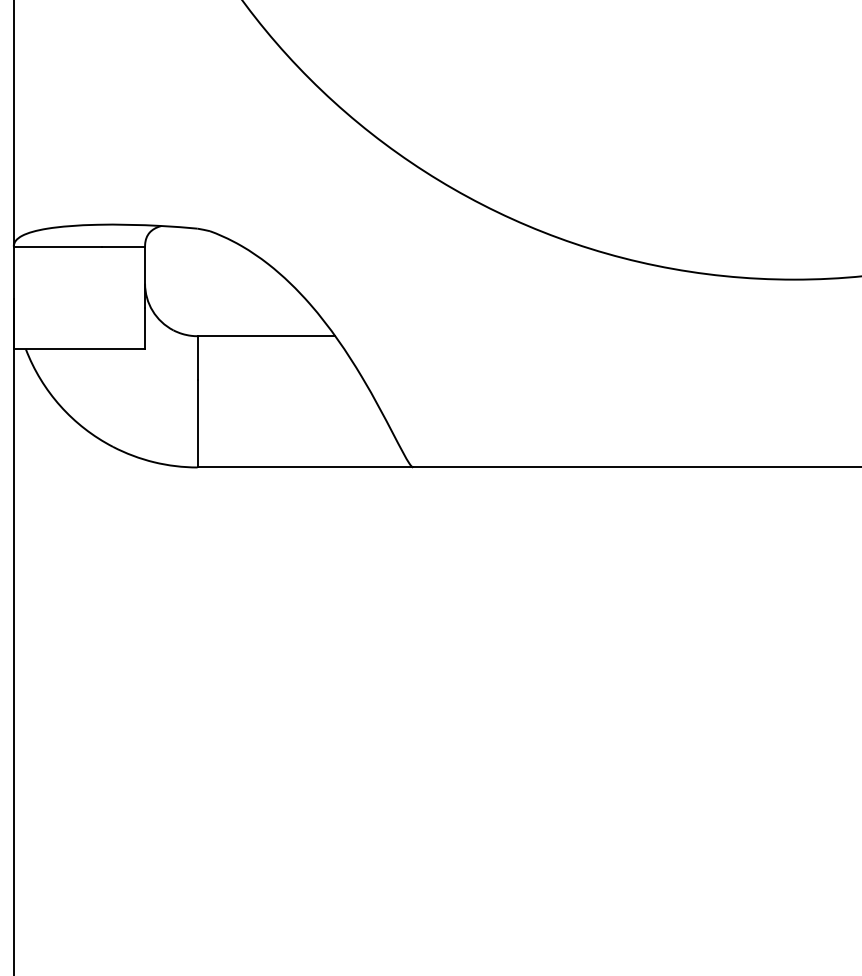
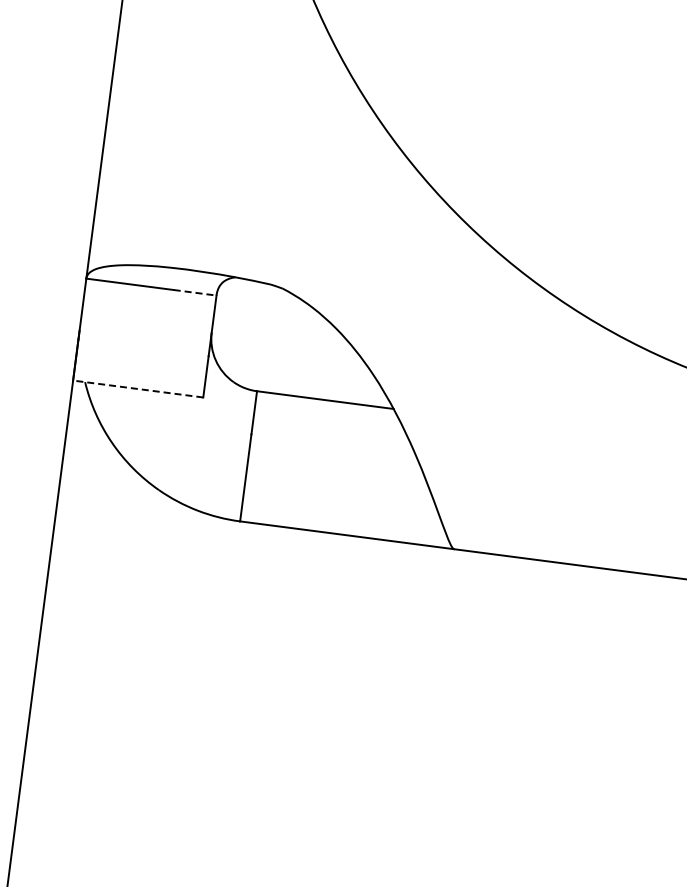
line: (123, 246) -> (195, 292), solid -> dashed
line: (79, 349) -> (138, 389), solid -> dashed

